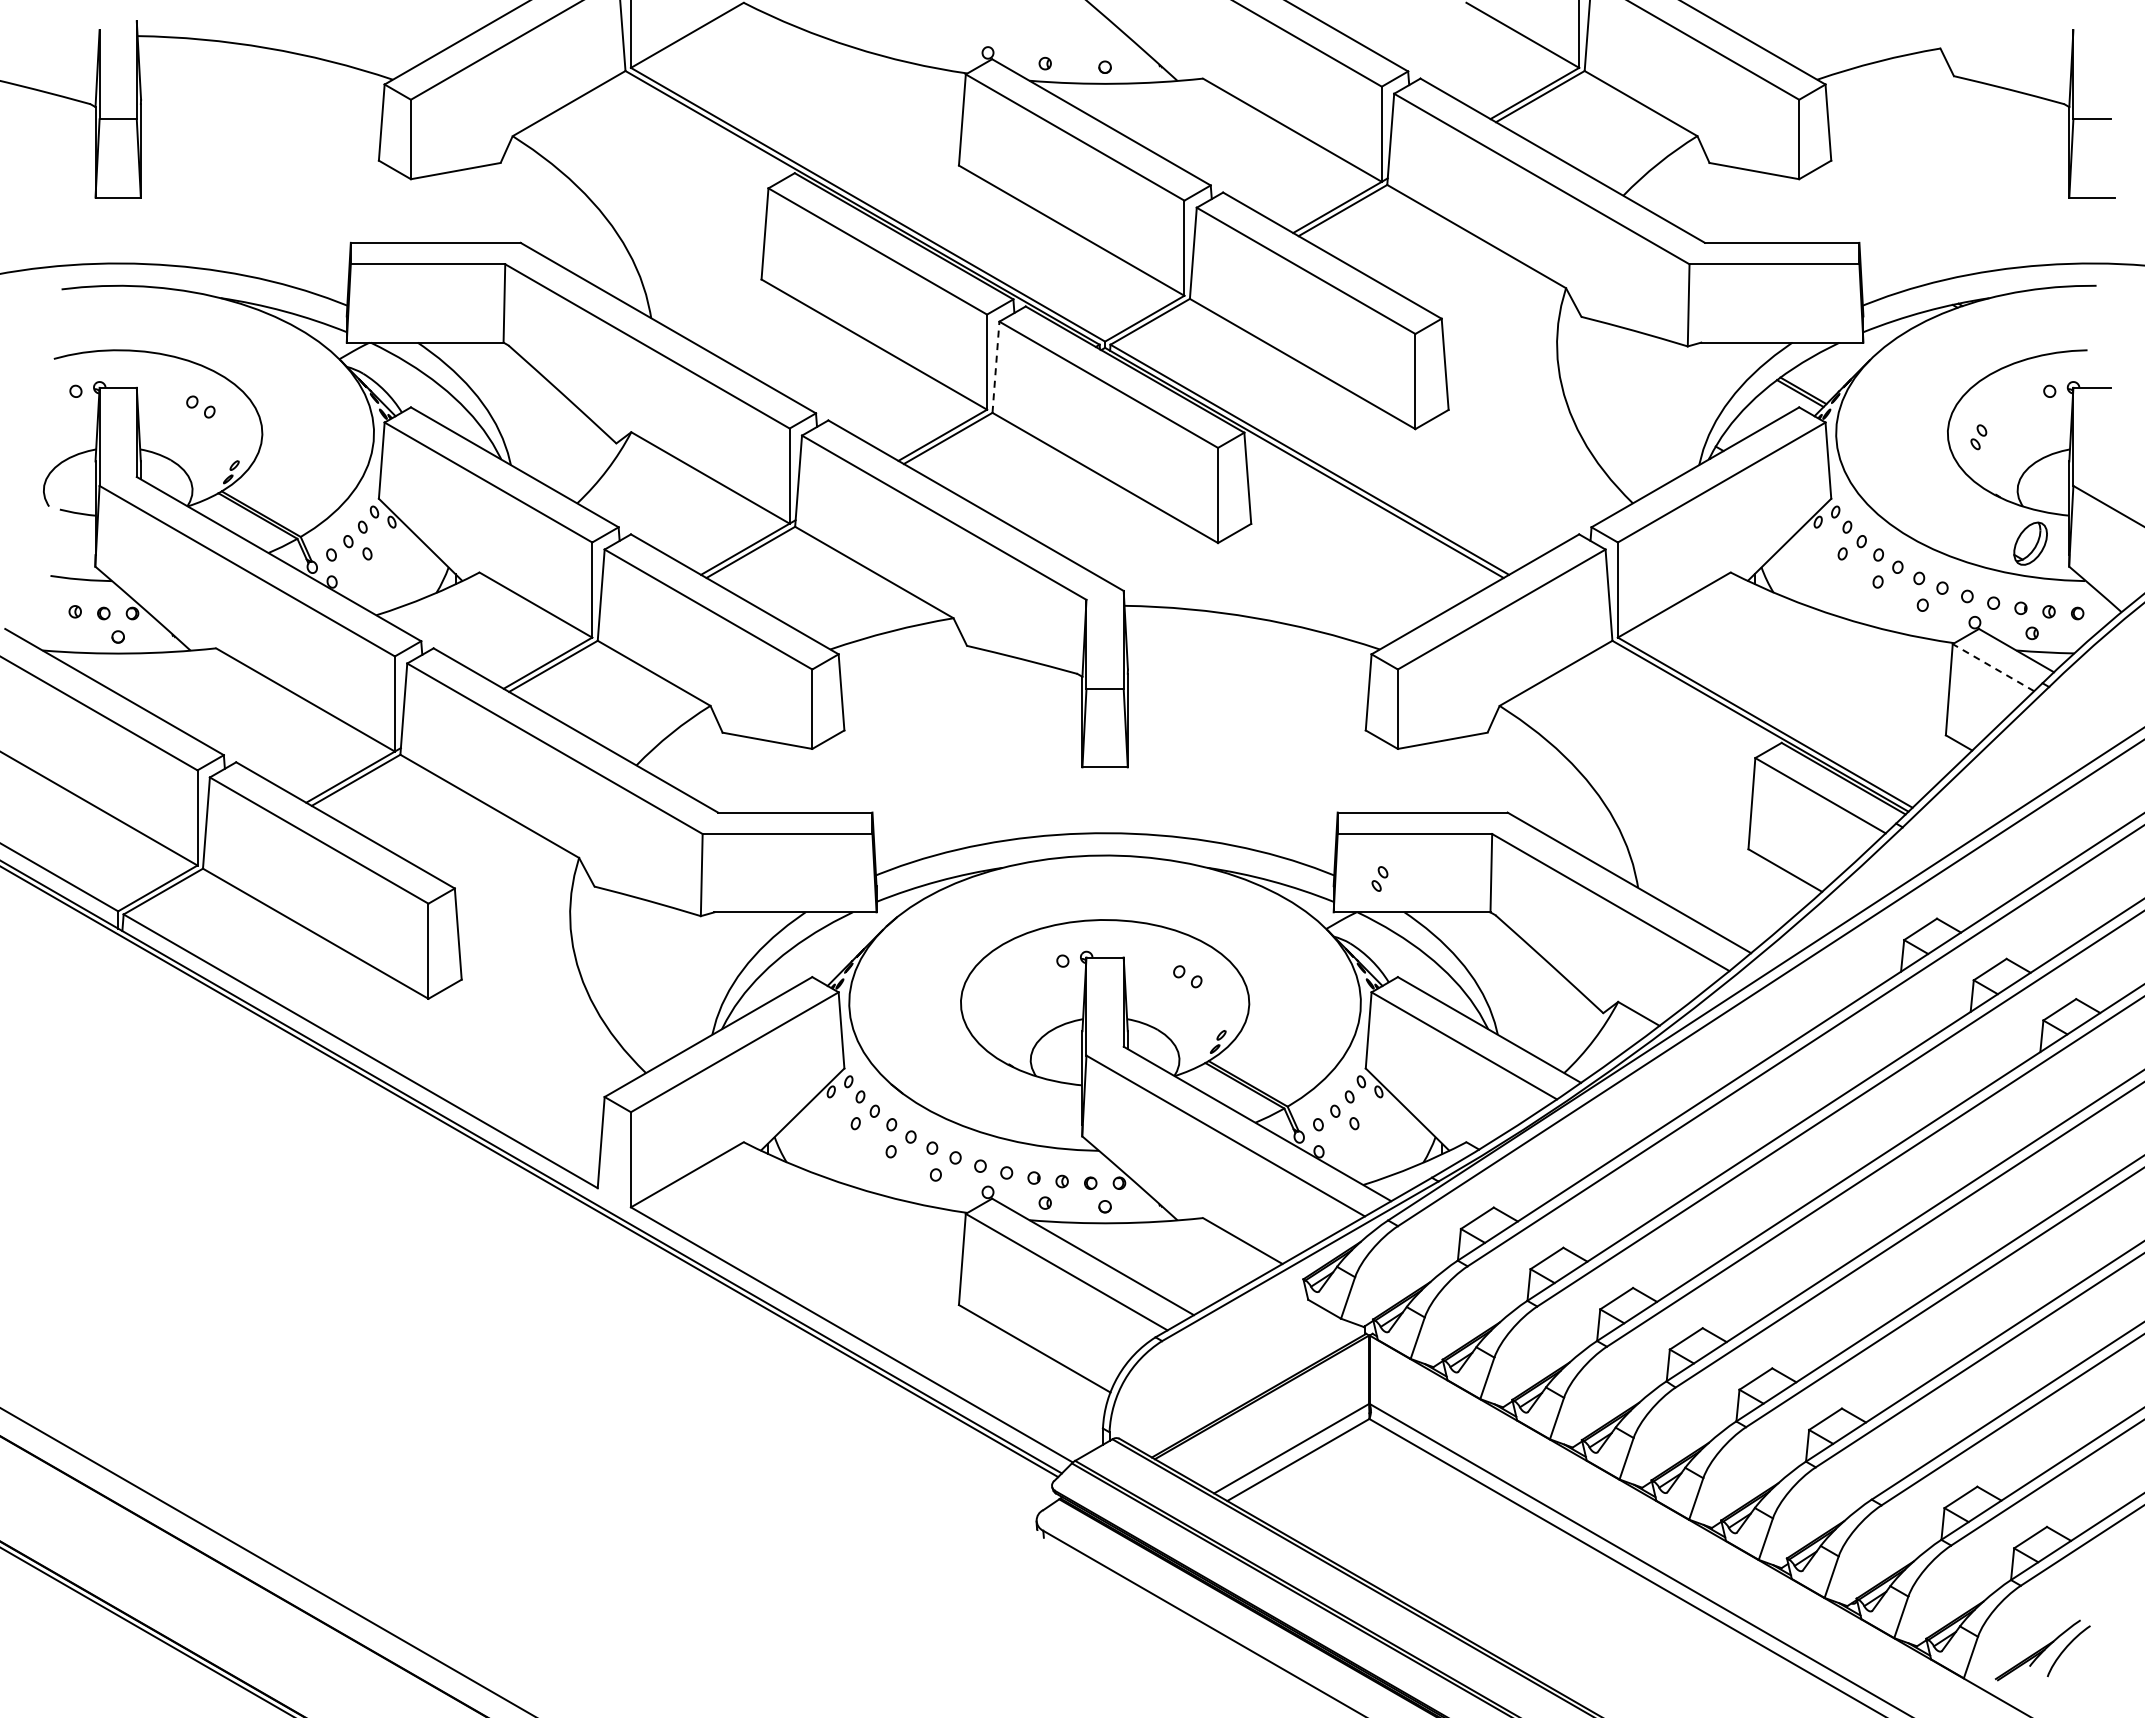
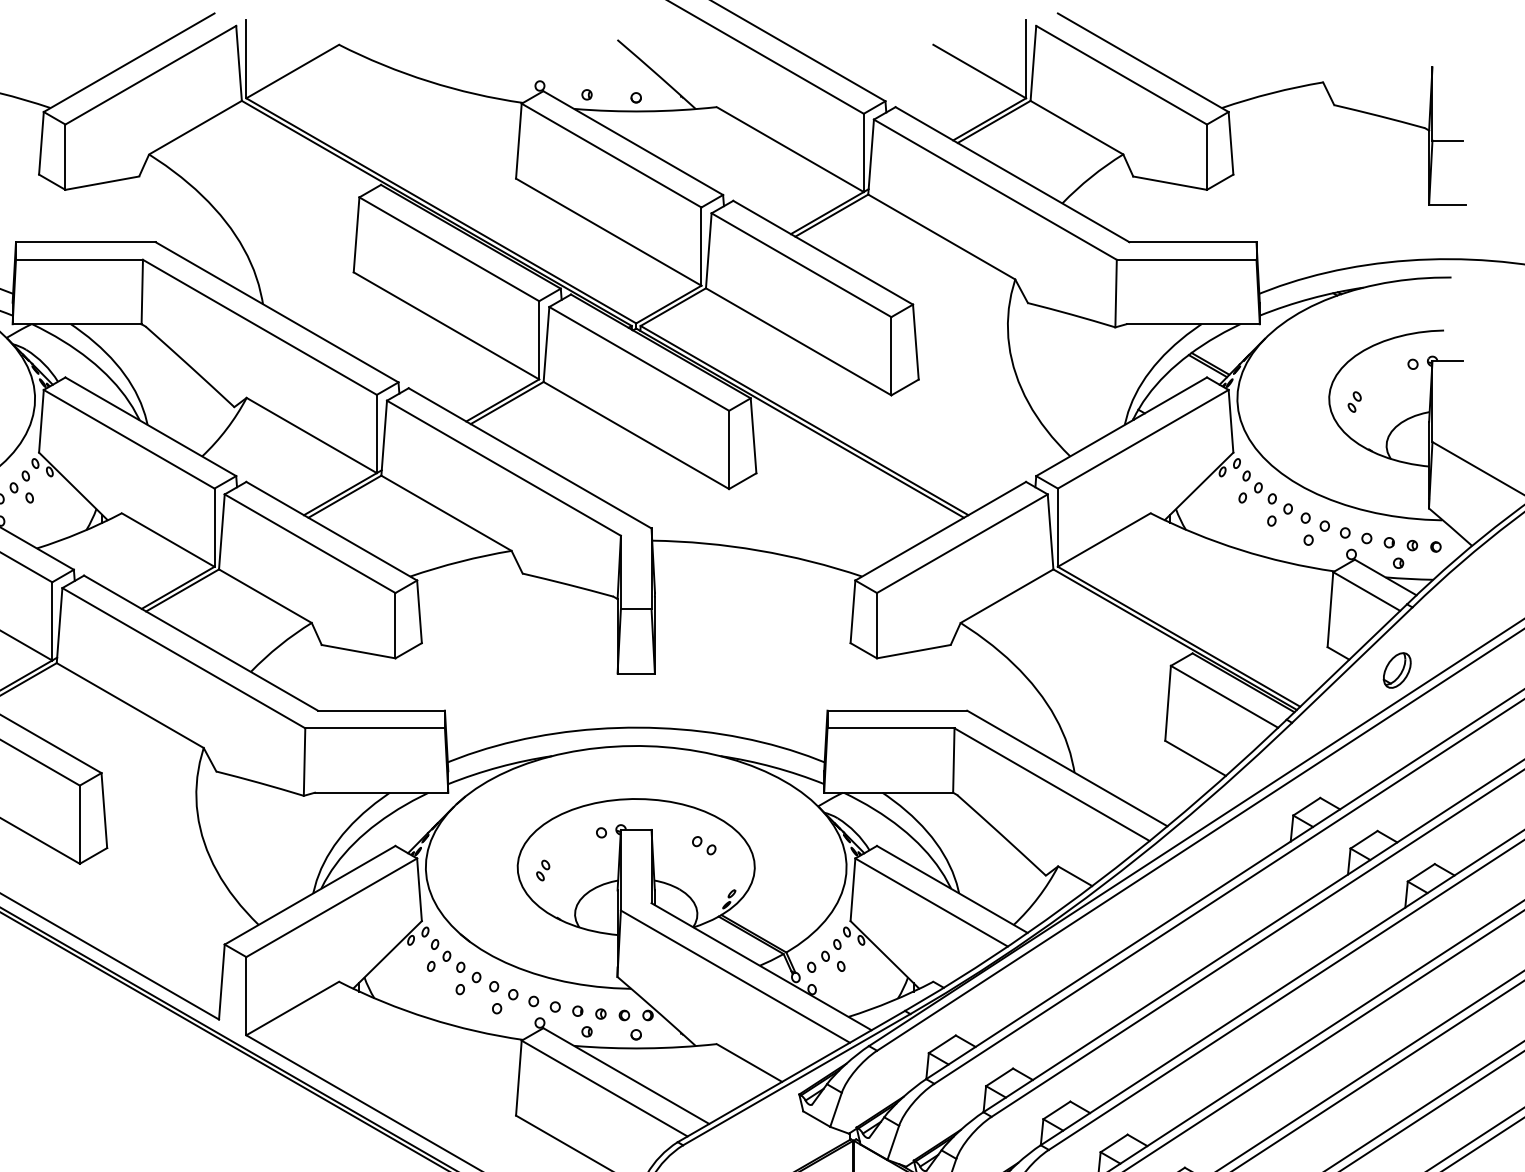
line: (995, 367) -> (546, 344), dashed -> solid
part: (2030, 543) -> (1397, 670), moved
line: (1993, 667) -> (1366, 591), dashed -> solid
part: (1379, 878) -> (542, 870), moved

